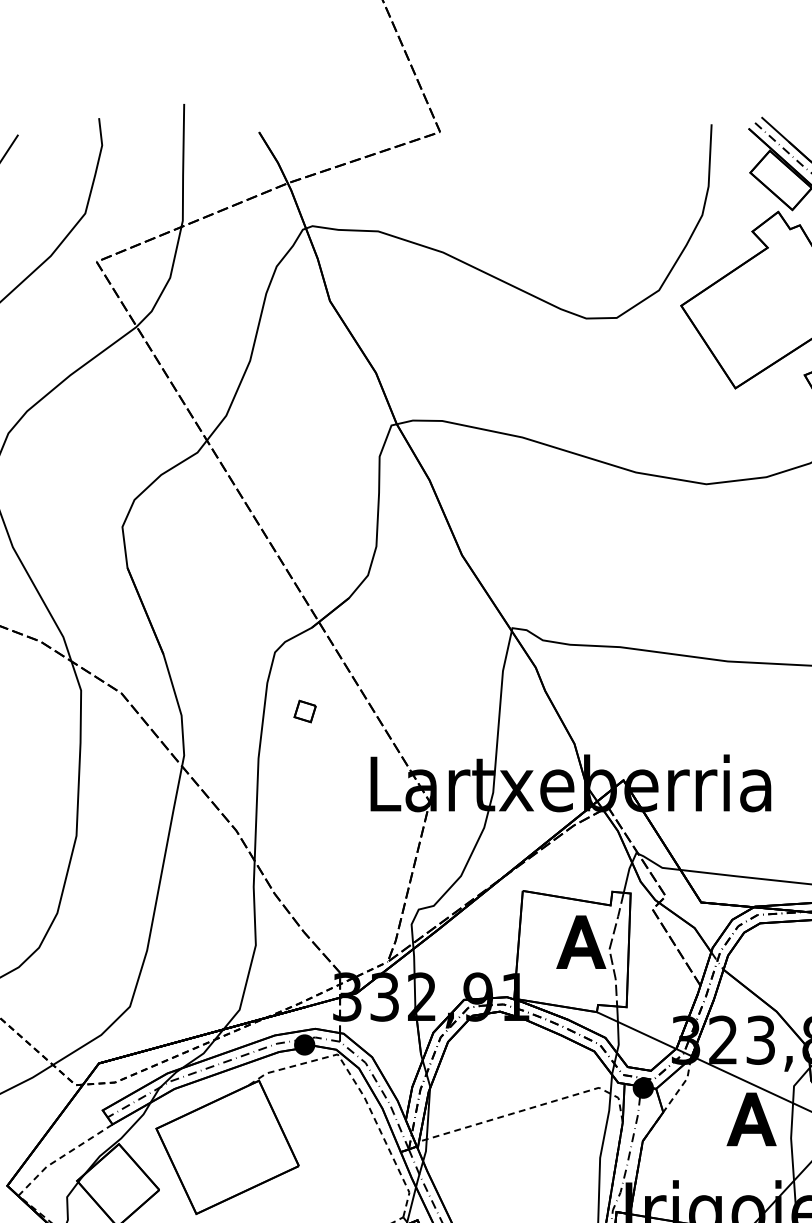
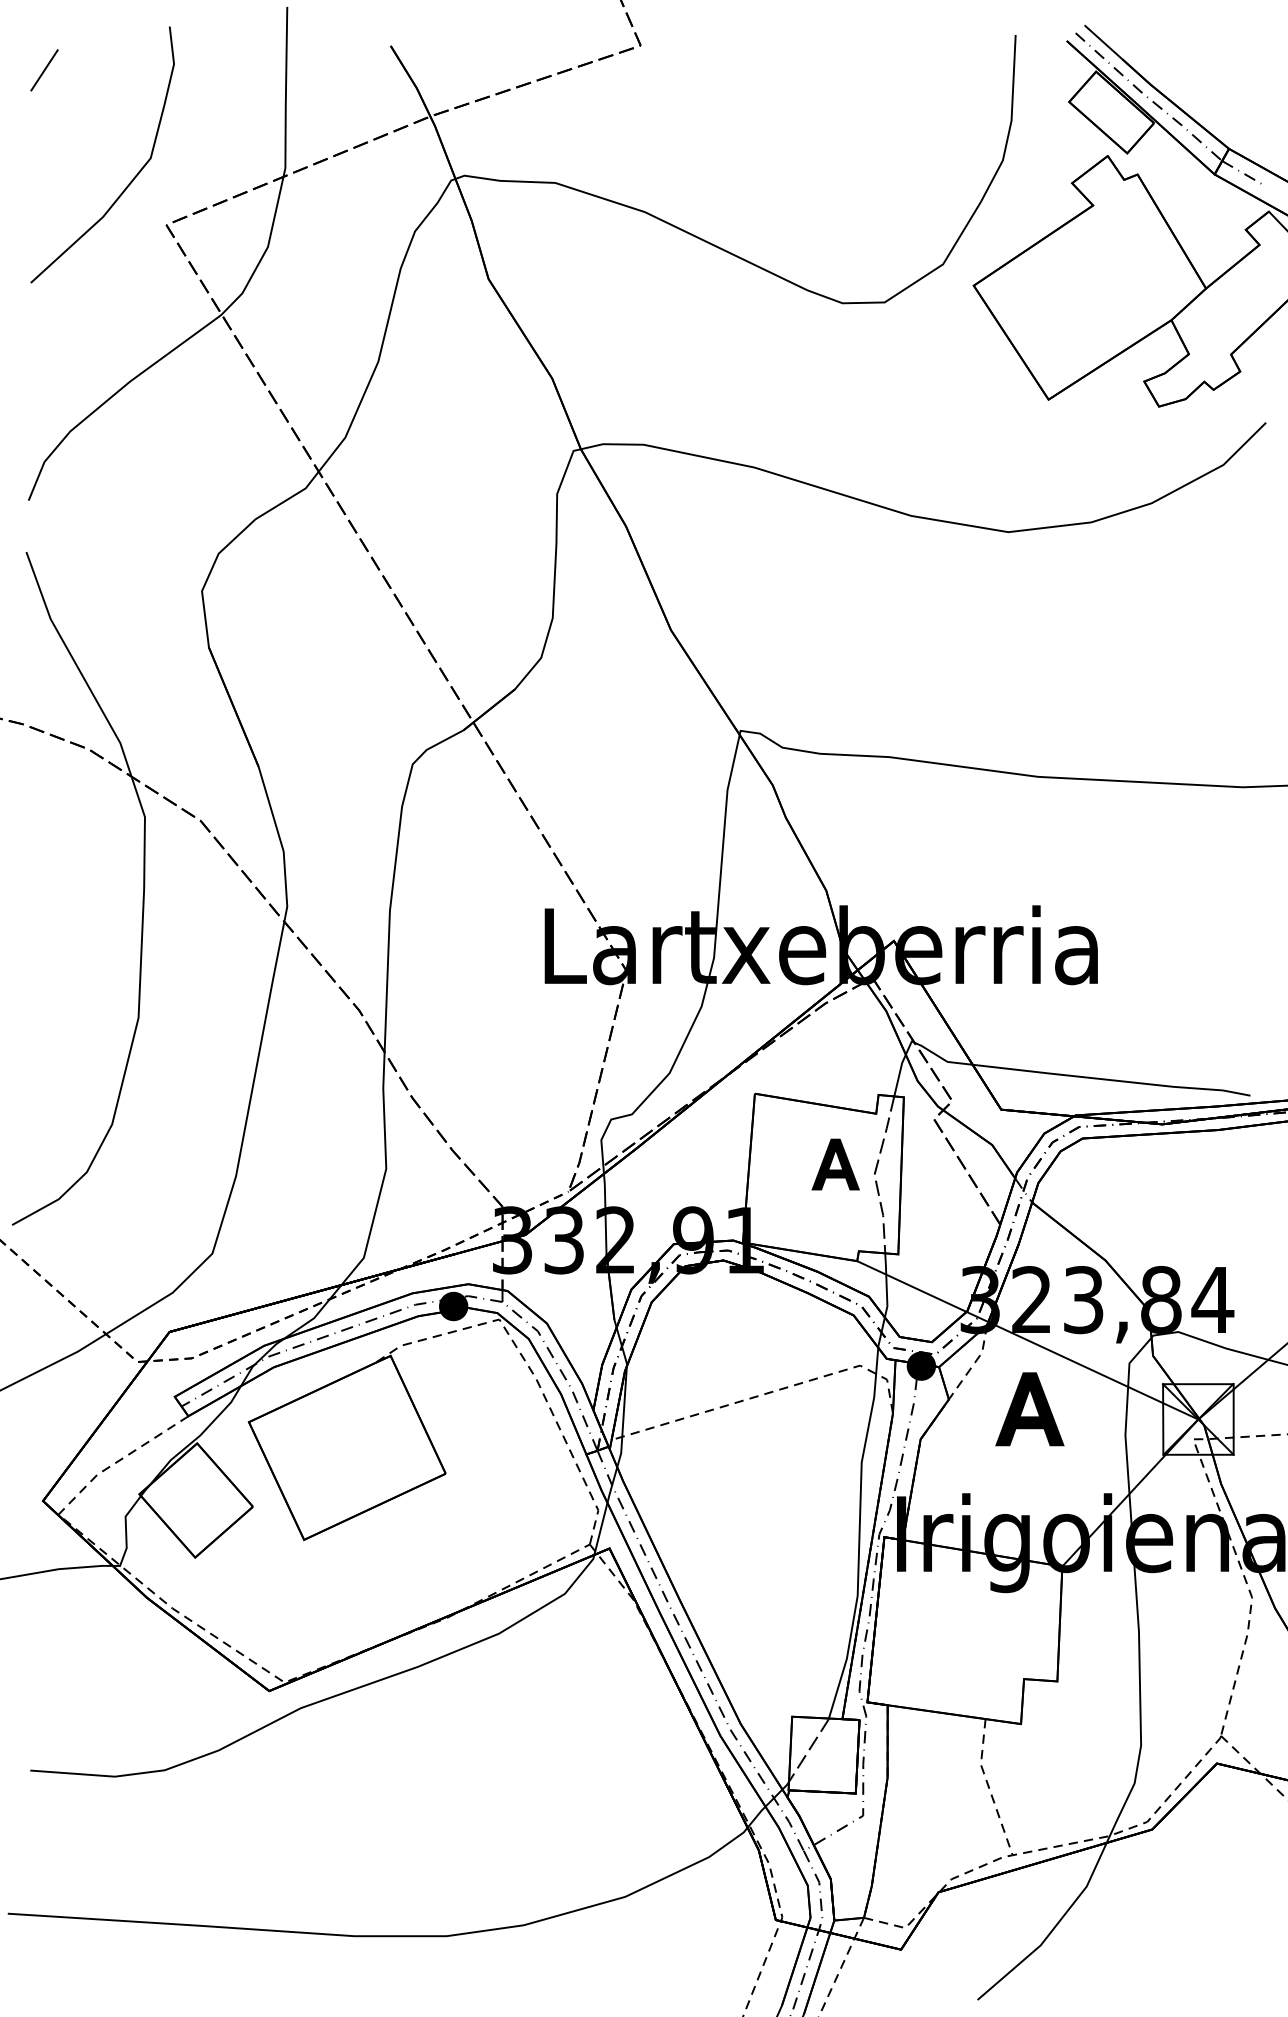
part: (304, 711) -> (453, 845), removed
part: (581, 942) -> (835, 1164), size x0.7
part: (751, 1119) -> (1029, 1409), moved

